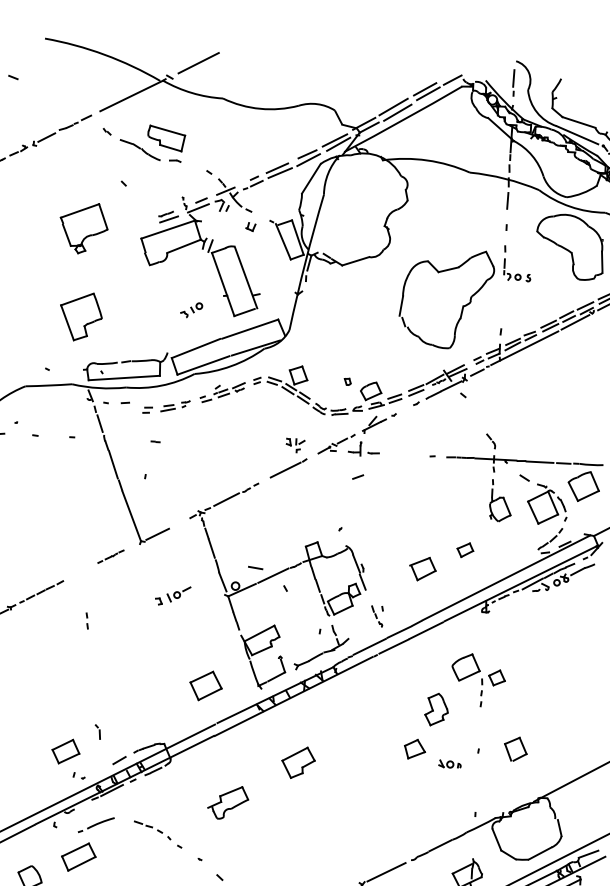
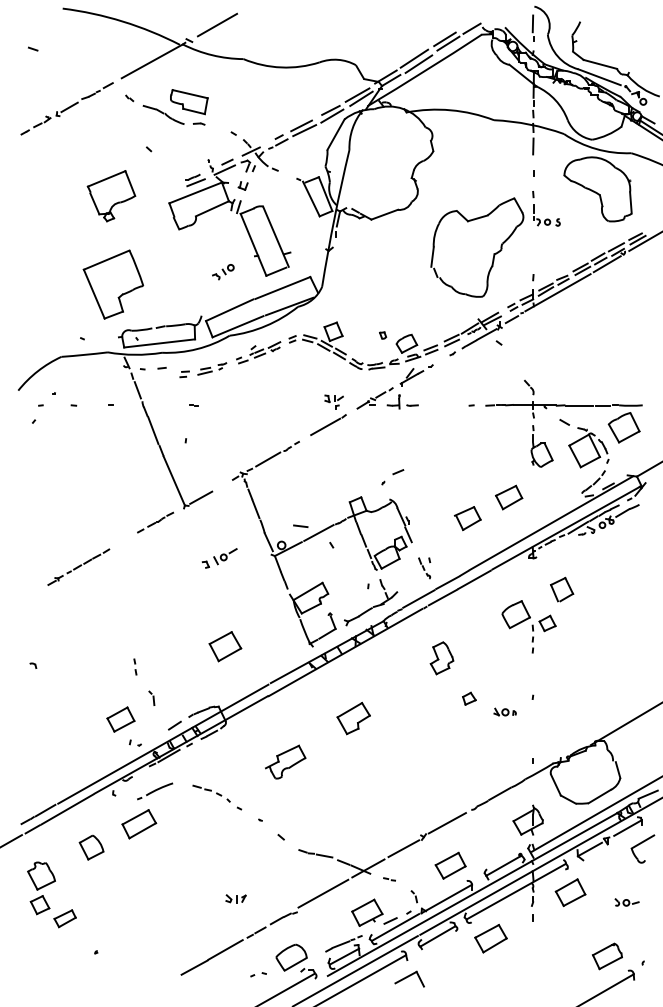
part: (250, 226) -> (242, 185), moved
part: (81, 316) -> (113, 284), size x1.43
line: (358, 477) -> (398, 472), moved
part: (465, 550) -> (509, 497), size x1.67
part: (110, 556) -> (155, 522), size x1.43
part: (87, 620) -> (135, 666), moved
part: (206, 685) -> (225, 646), moved
part: (436, 709) -> (441, 658), moved
part: (415, 748) -> (469, 698), size x0.62
part: (516, 749) -> (562, 589), moved

